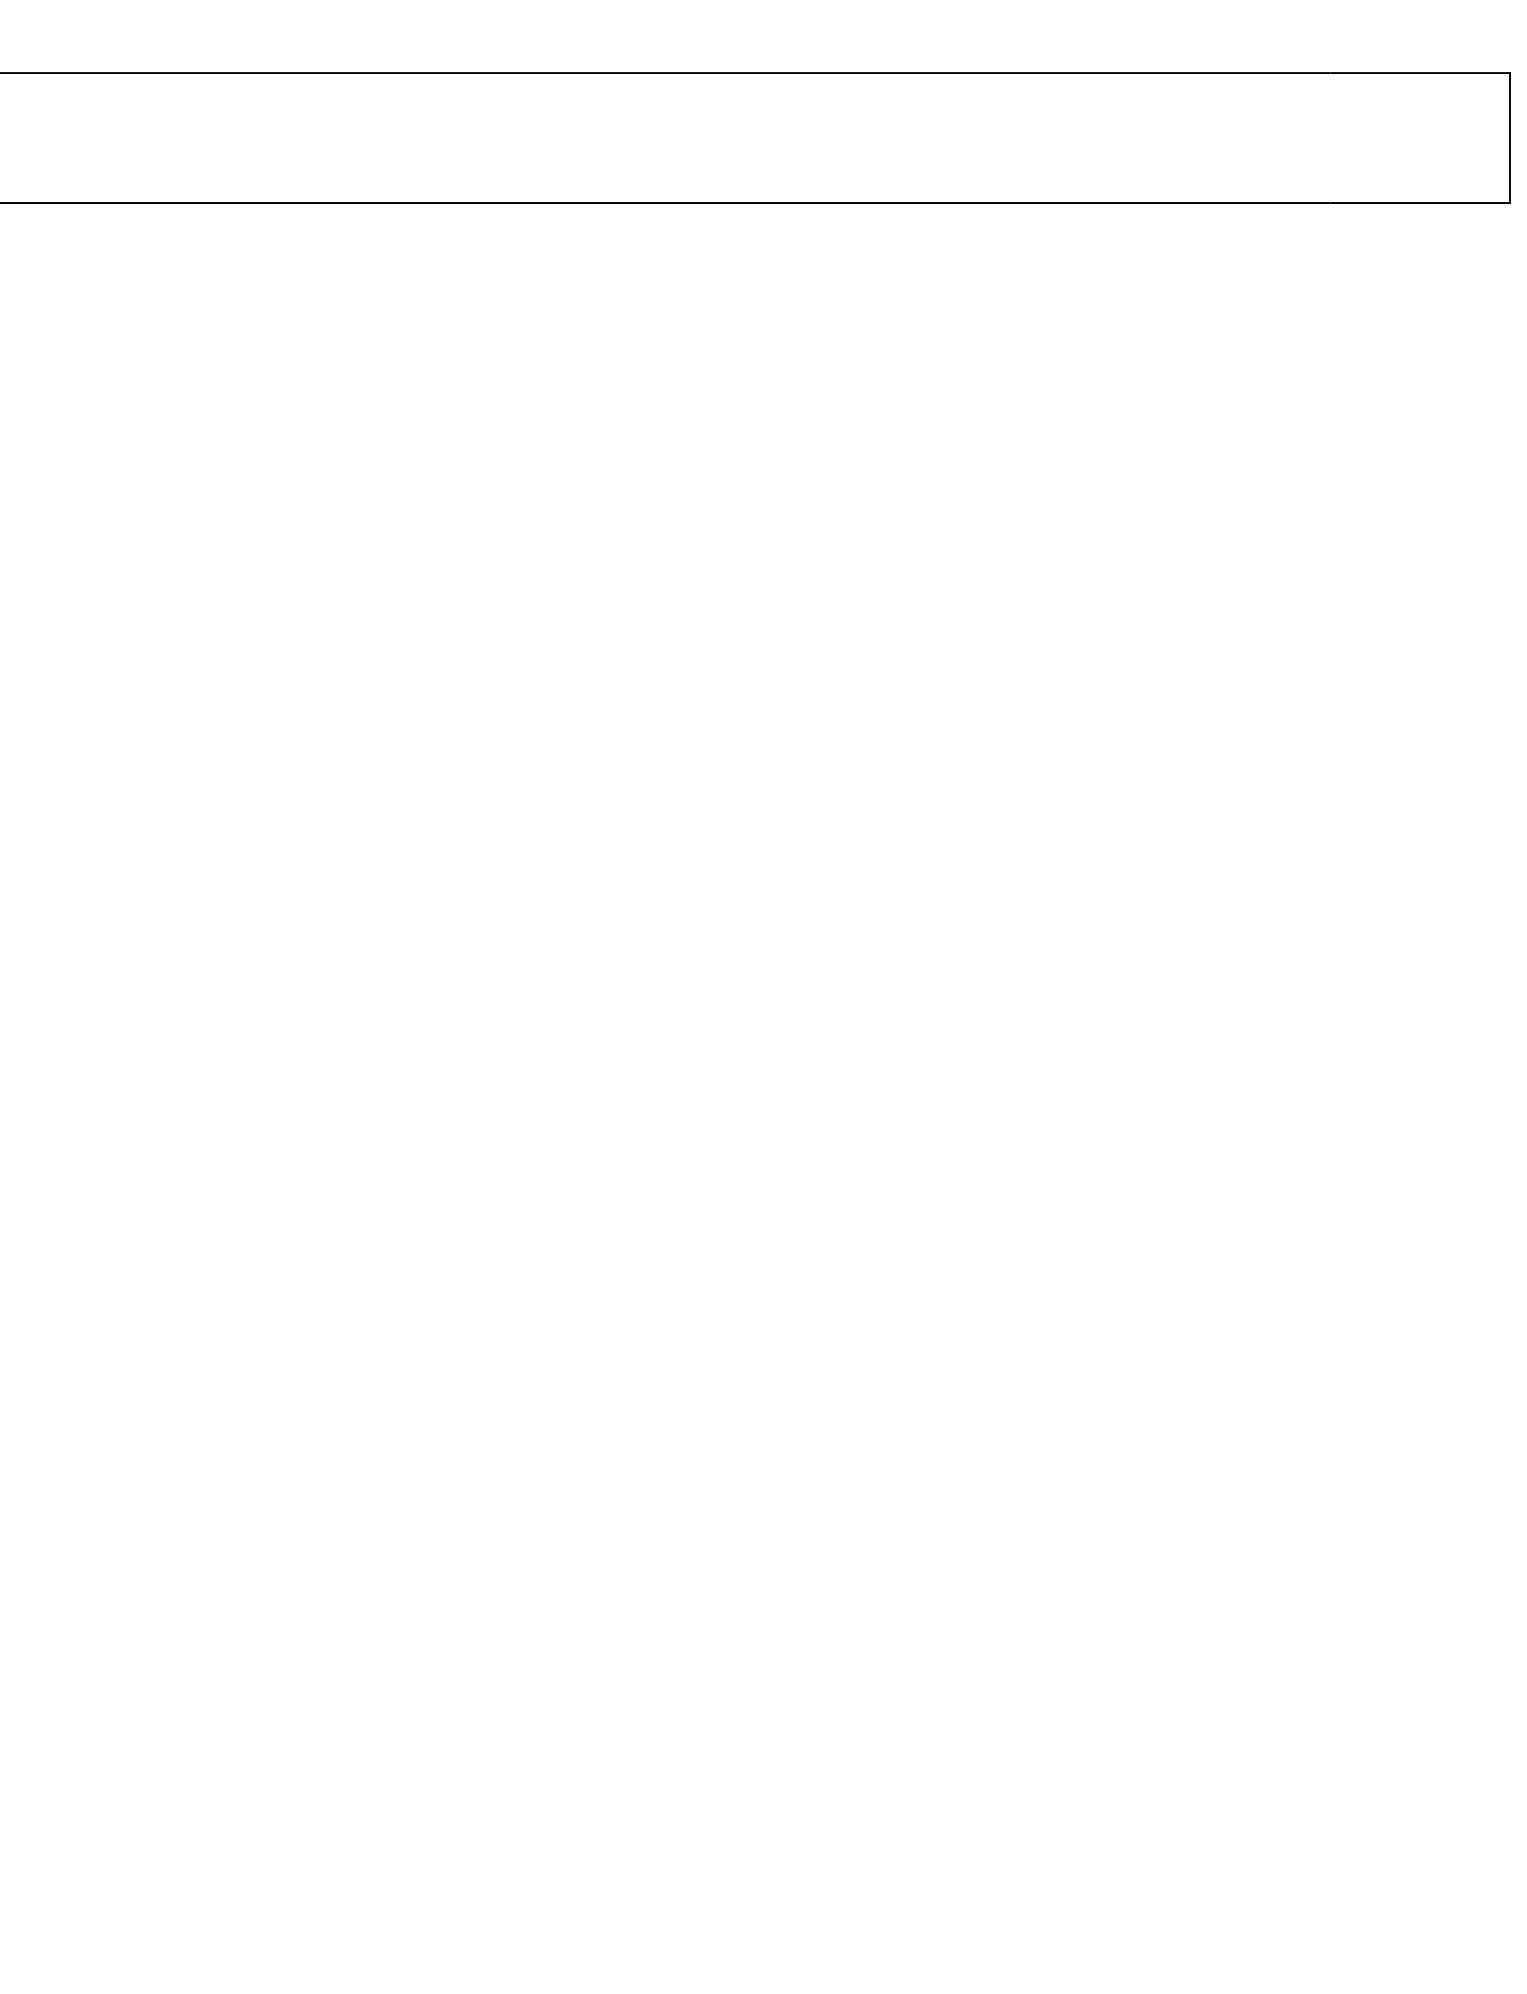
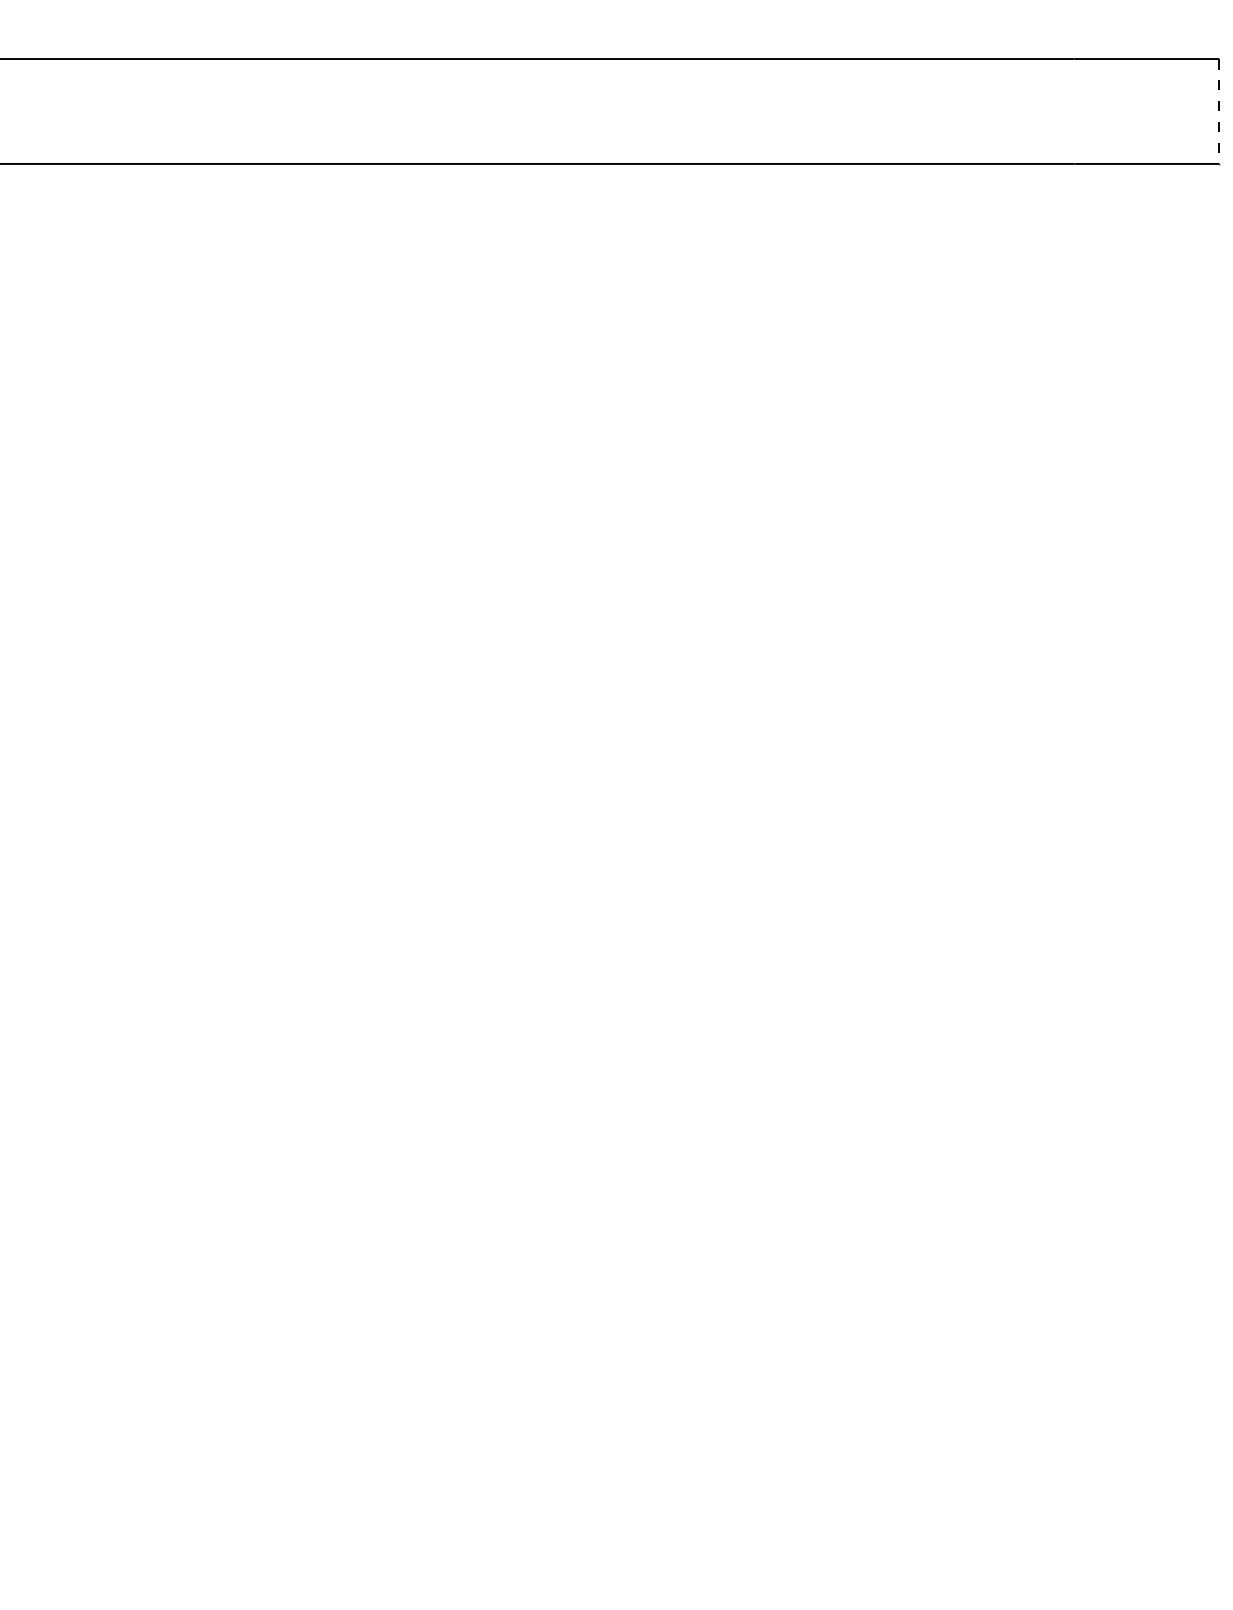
line: (1509, 138) -> (1218, 111), solid -> dashed

